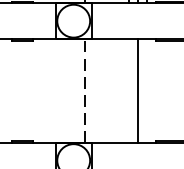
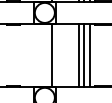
line: (146, 89) -> (89, 54), added
line: (84, 91) -> (51, 55), dashed -> solid
line: (128, 91) -> (78, 55), added

